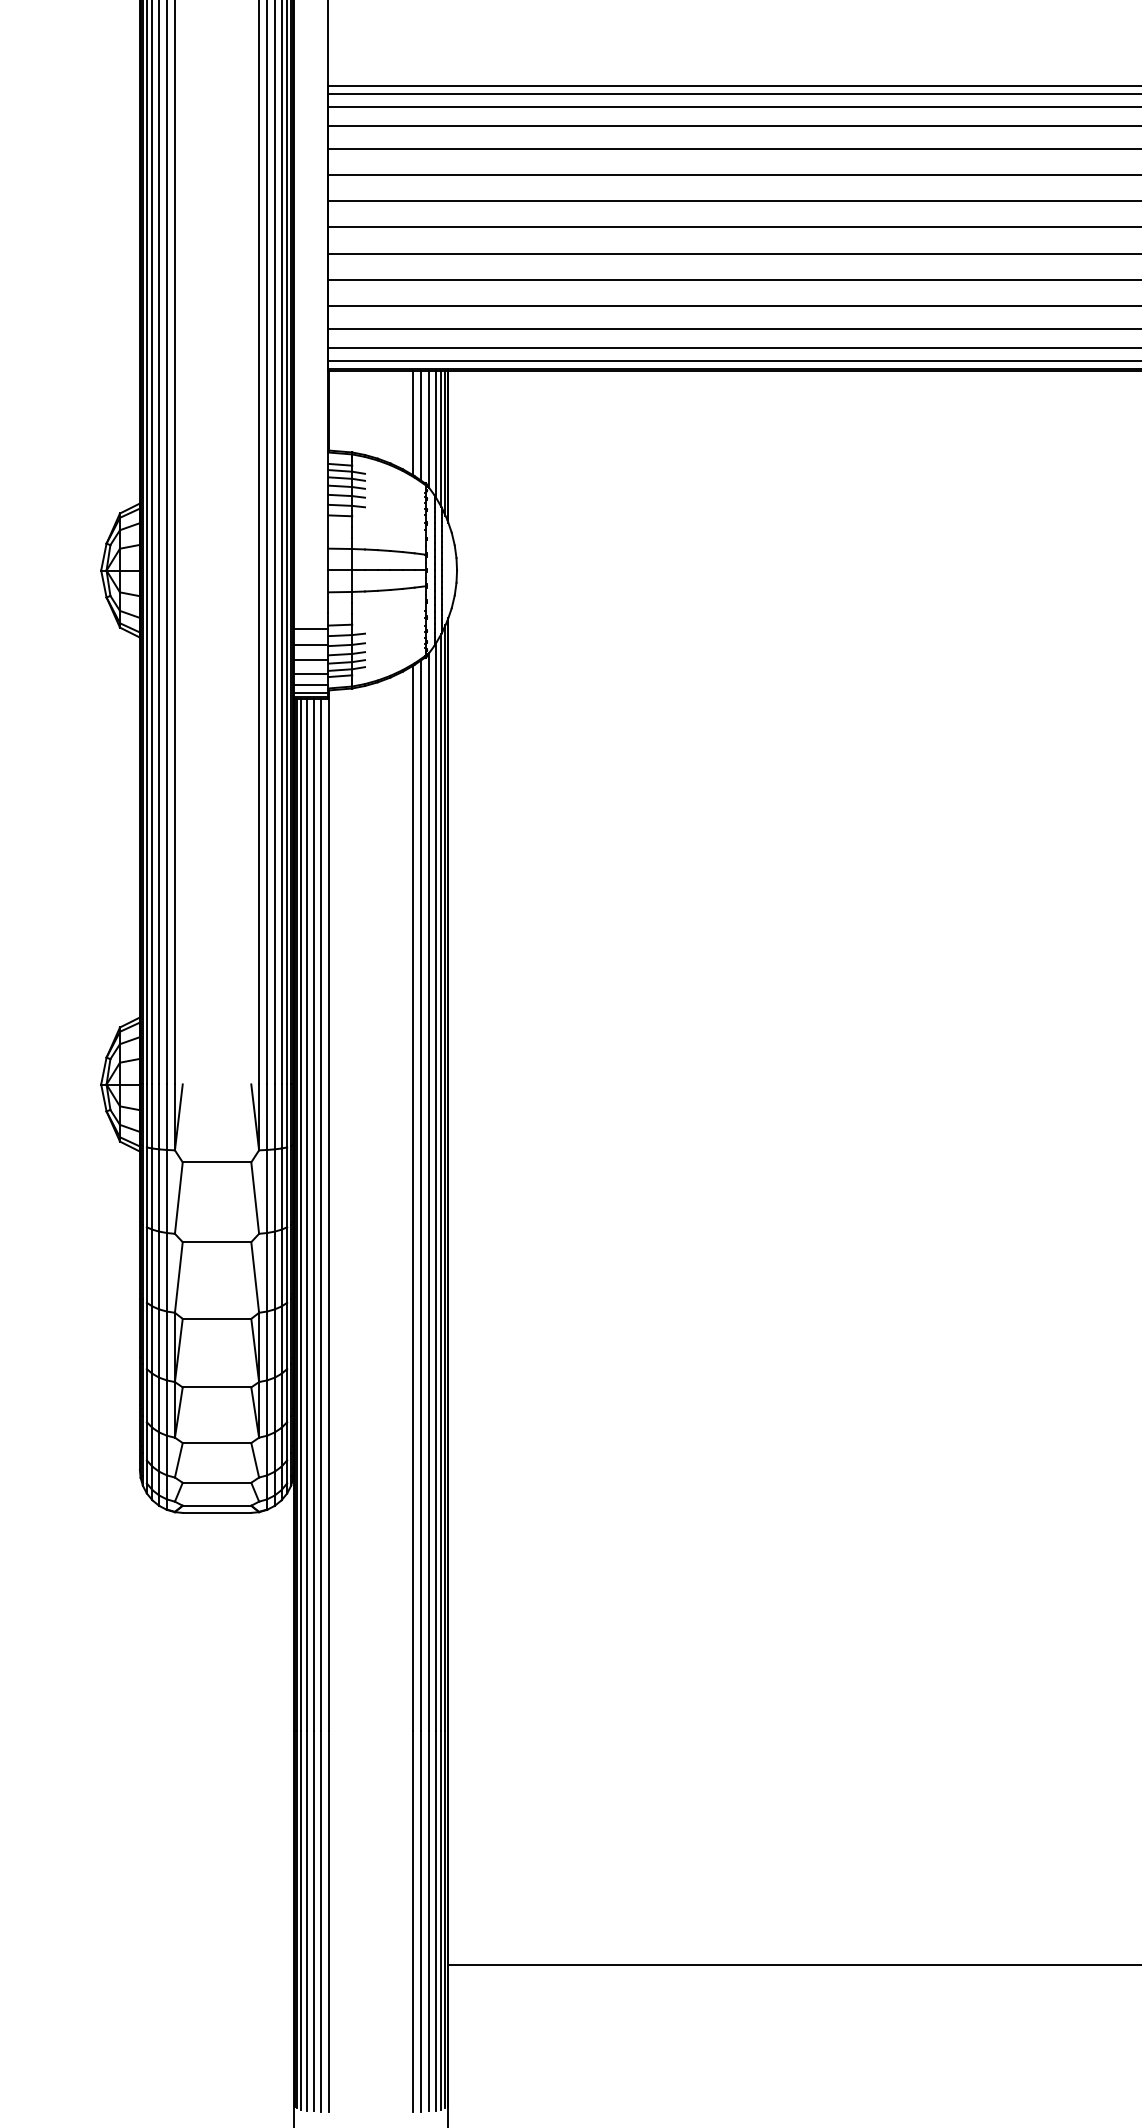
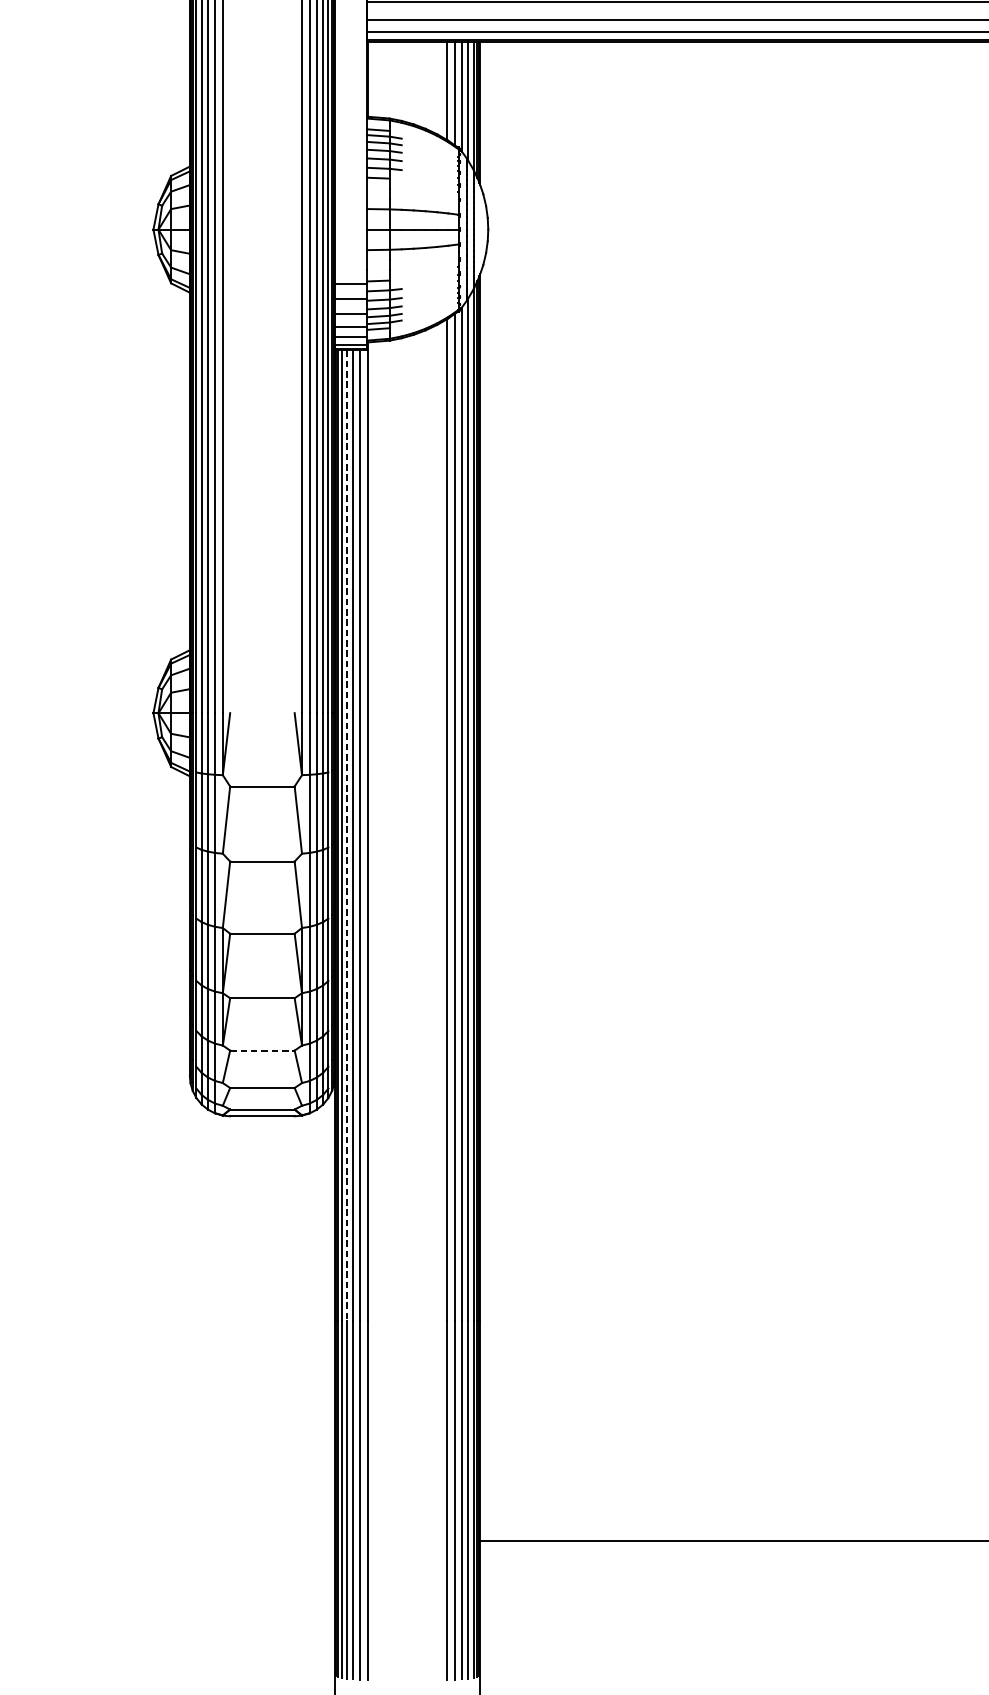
line: (306, 1214) -> (346, 835), solid -> dashed
line: (217, 1443) -> (262, 1051), solid -> dashed

